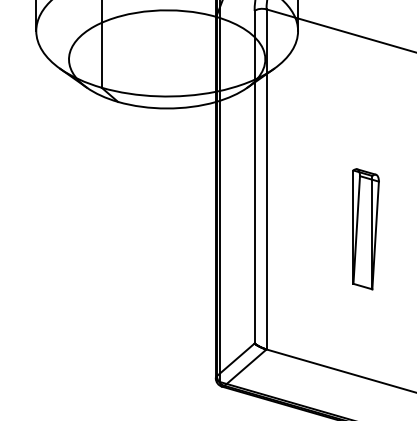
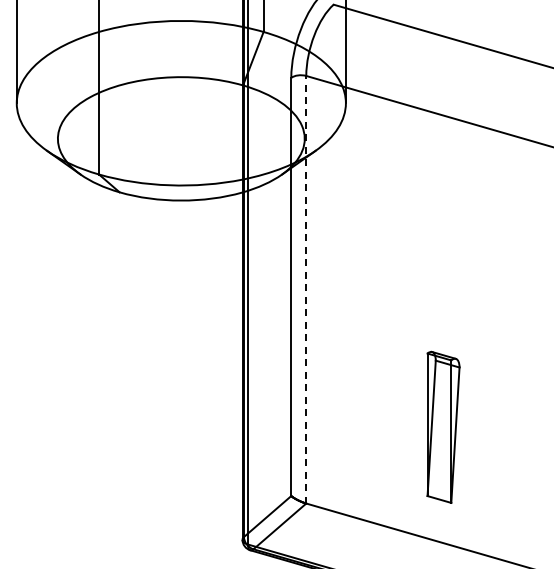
line: (266, 179) -> (306, 289), solid -> dashed
part: (366, 228) -> (443, 426), moved

